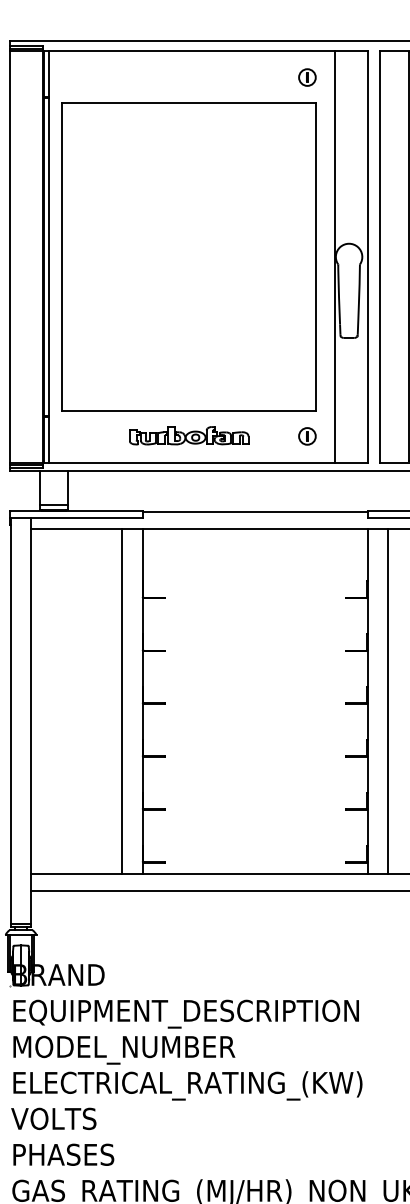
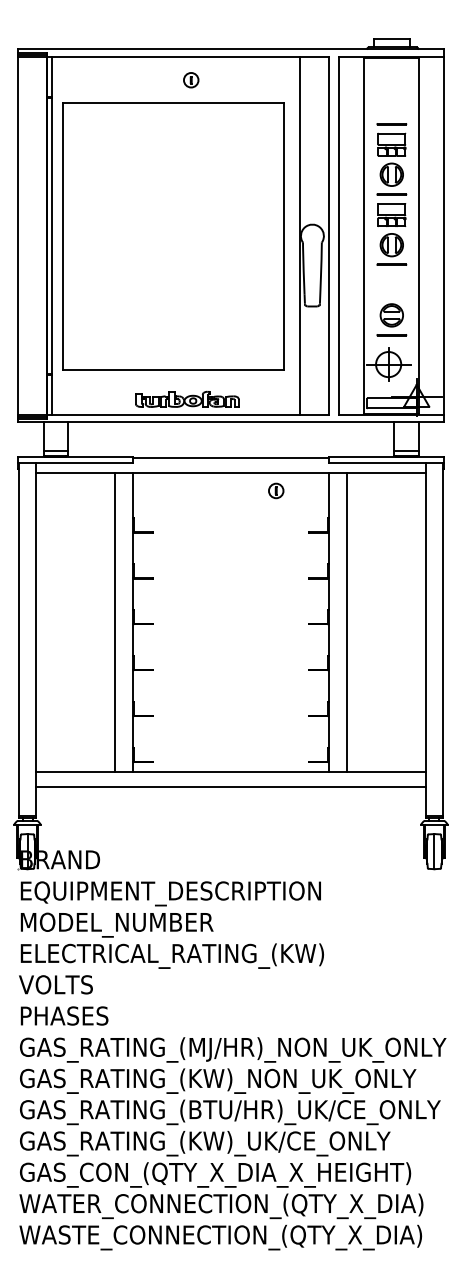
part: (307, 77) -> (191, 80), moved
part: (189, 434) -> (187, 398), moved
part: (307, 435) -> (276, 490), moved

